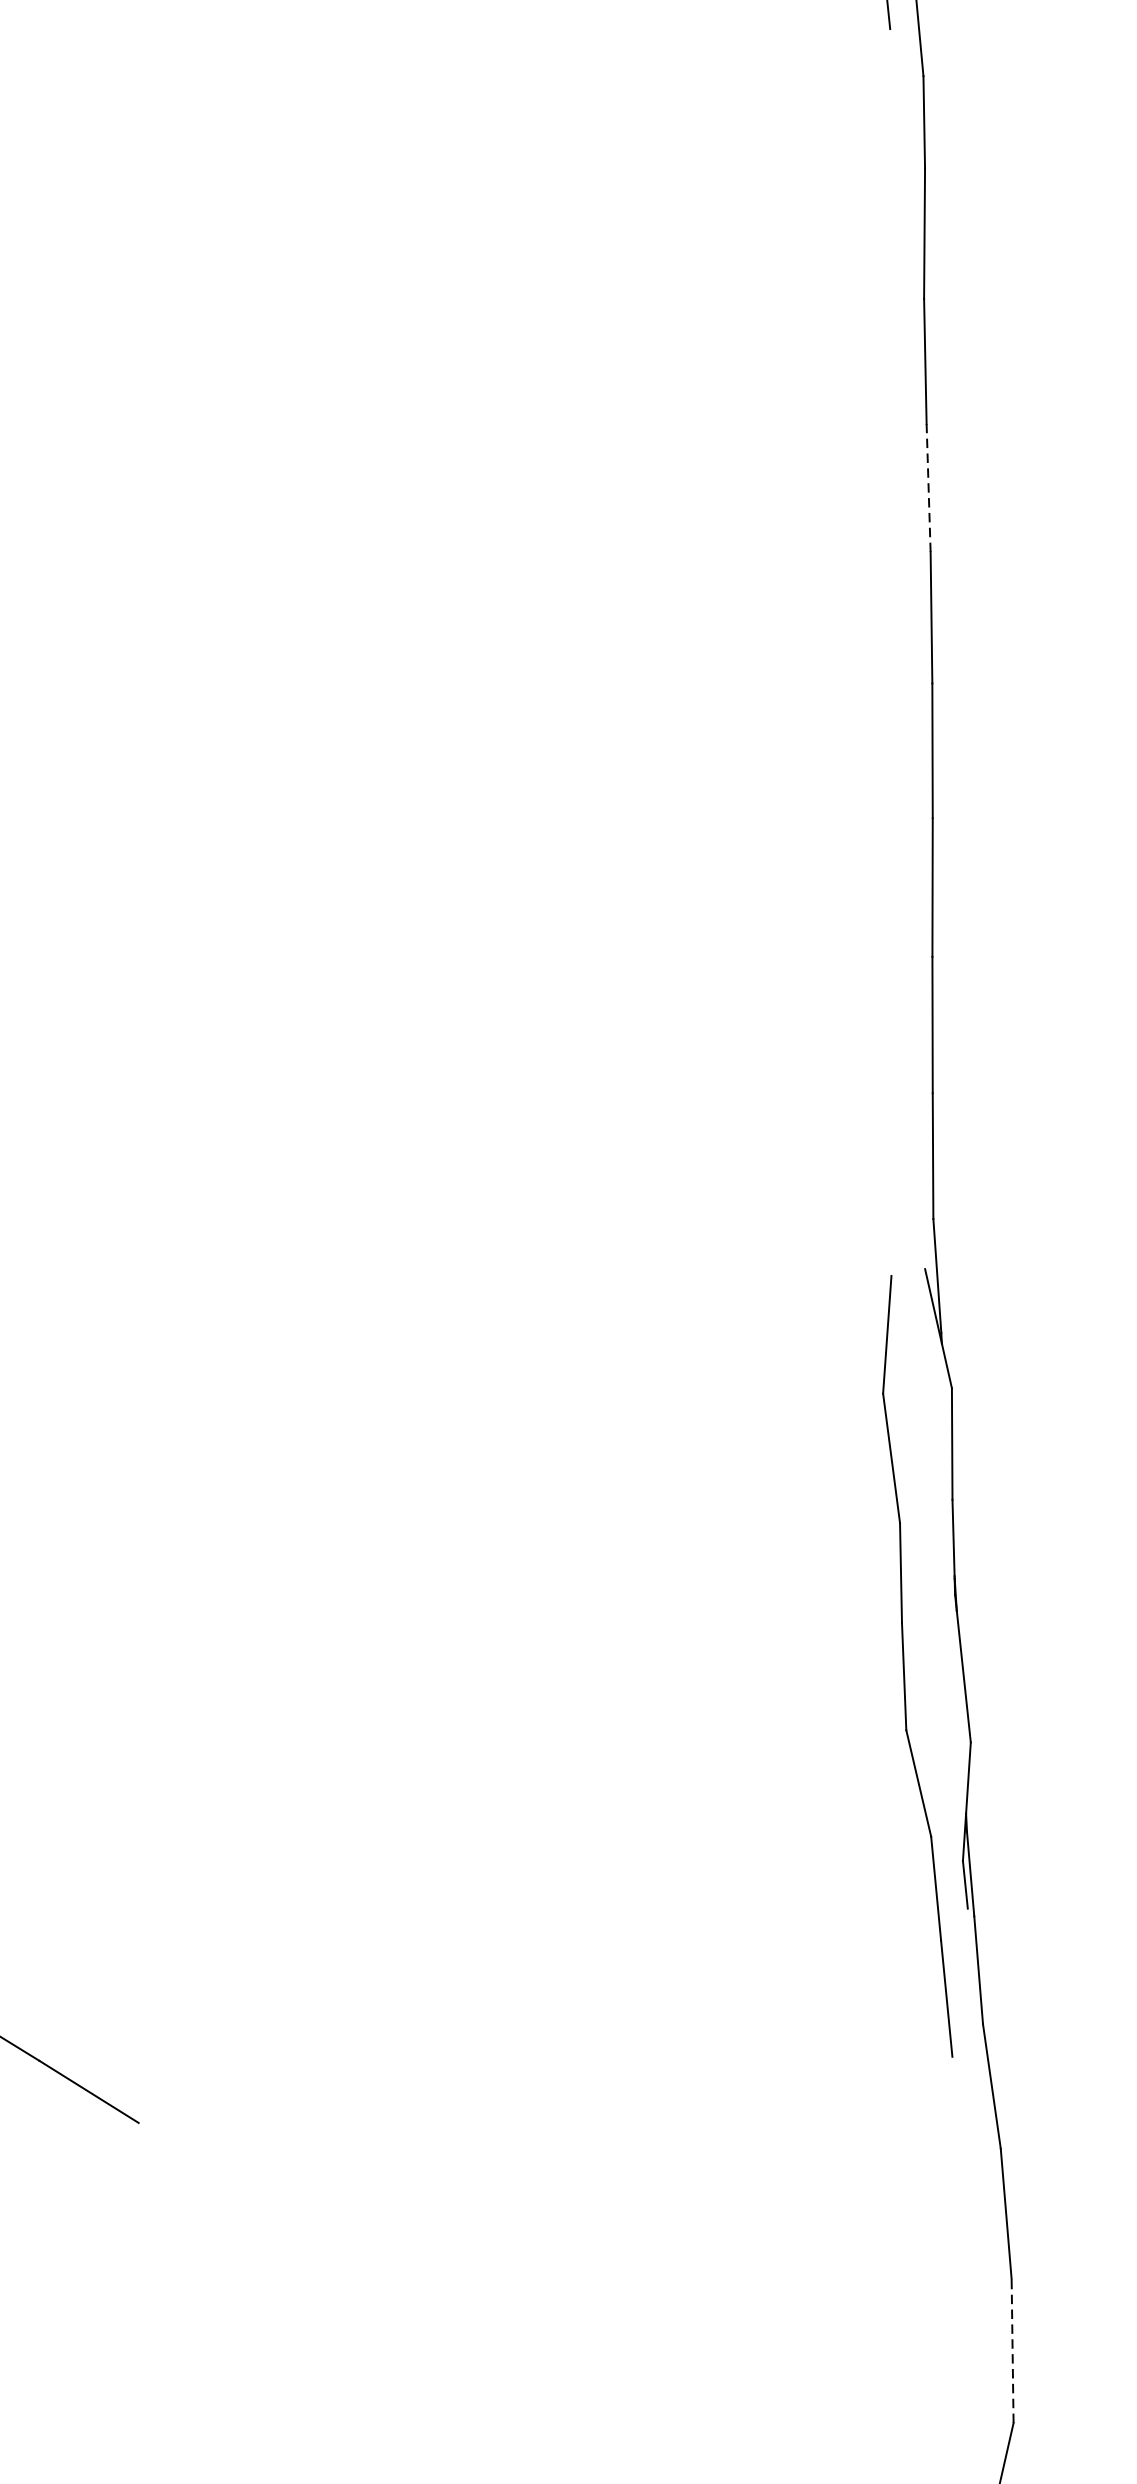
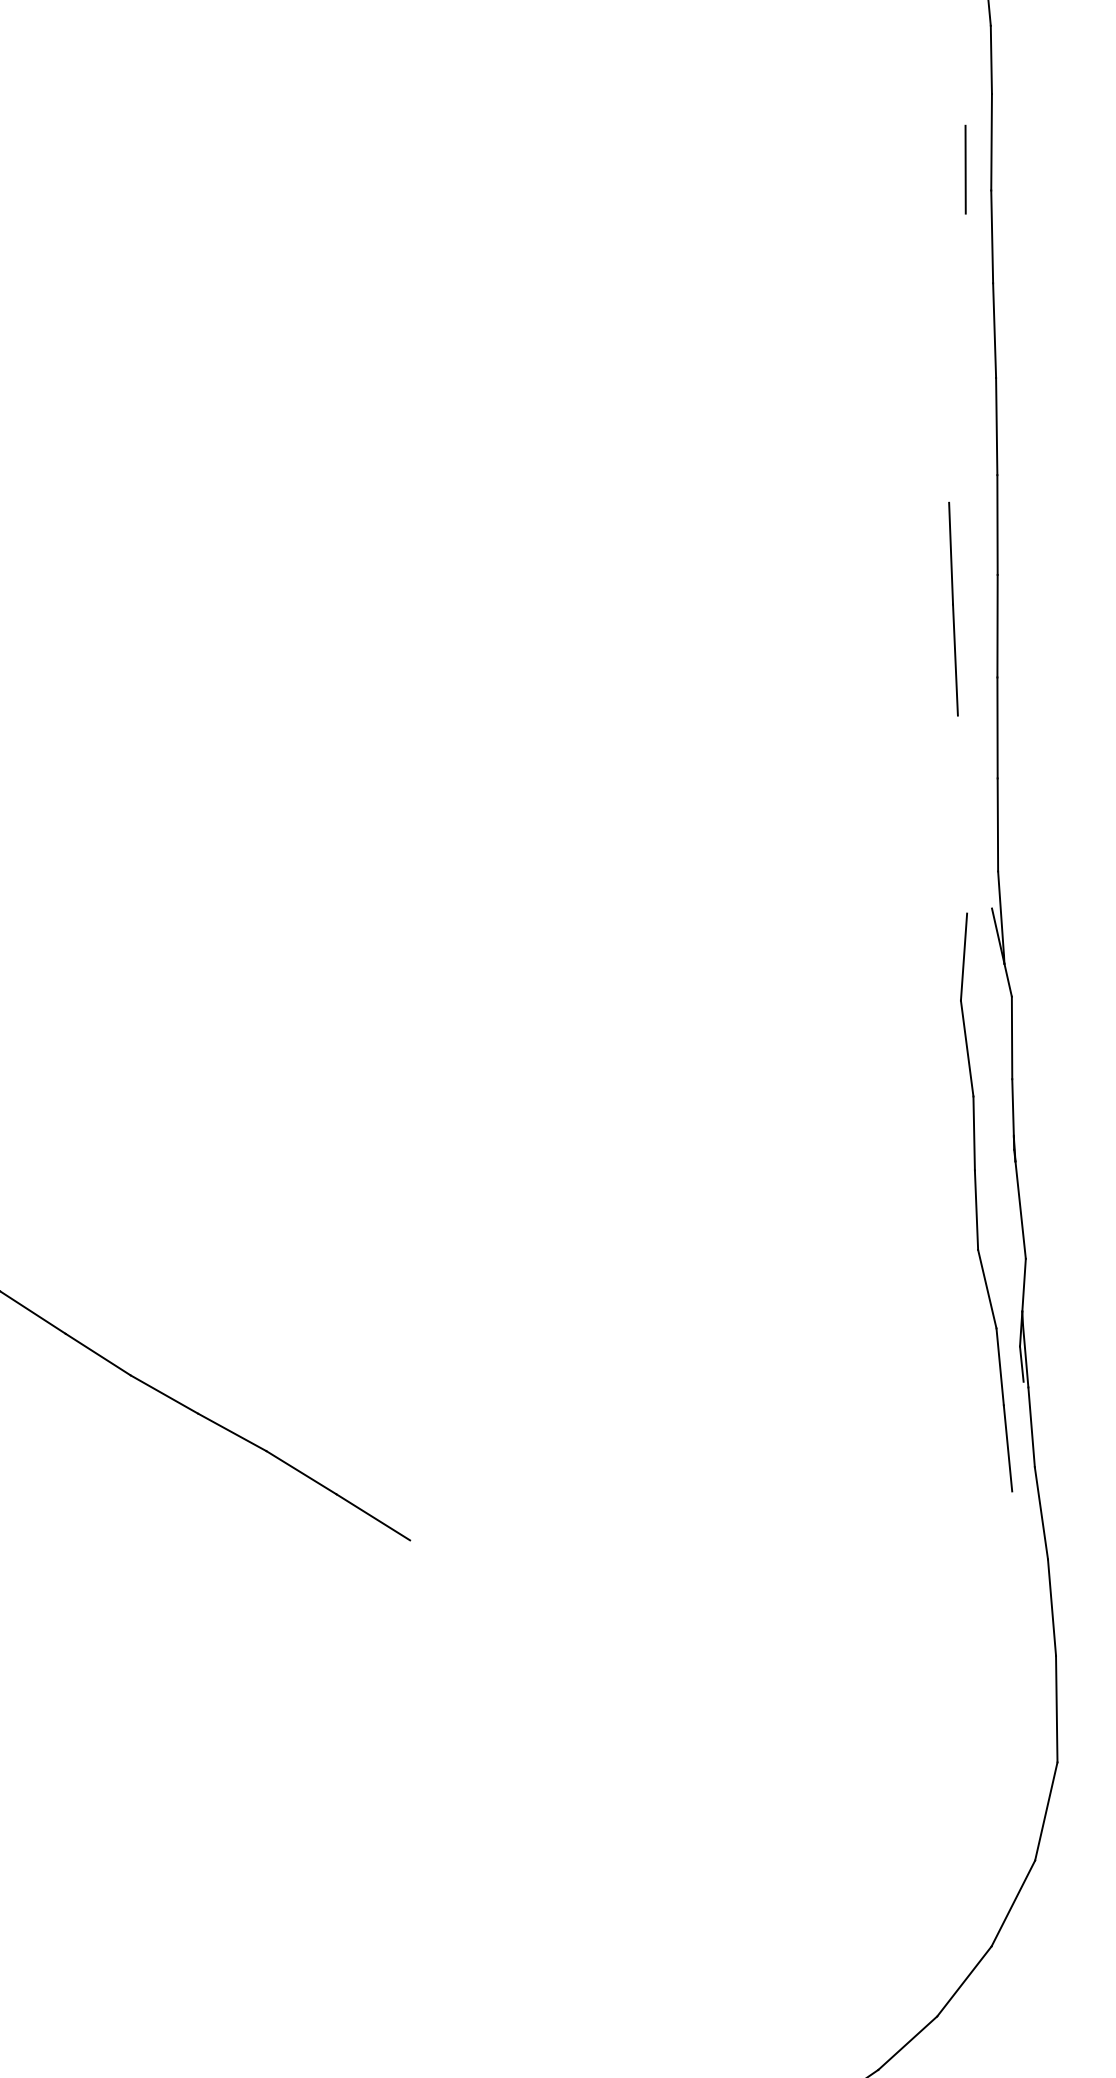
line: (889, 270) -> (965, 169), added
line: (928, 487) -> (994, 330), dashed -> solid
line: (873, 863) -> (953, 608), added
line: (1012, 2350) -> (1056, 1708), dashed -> solid

